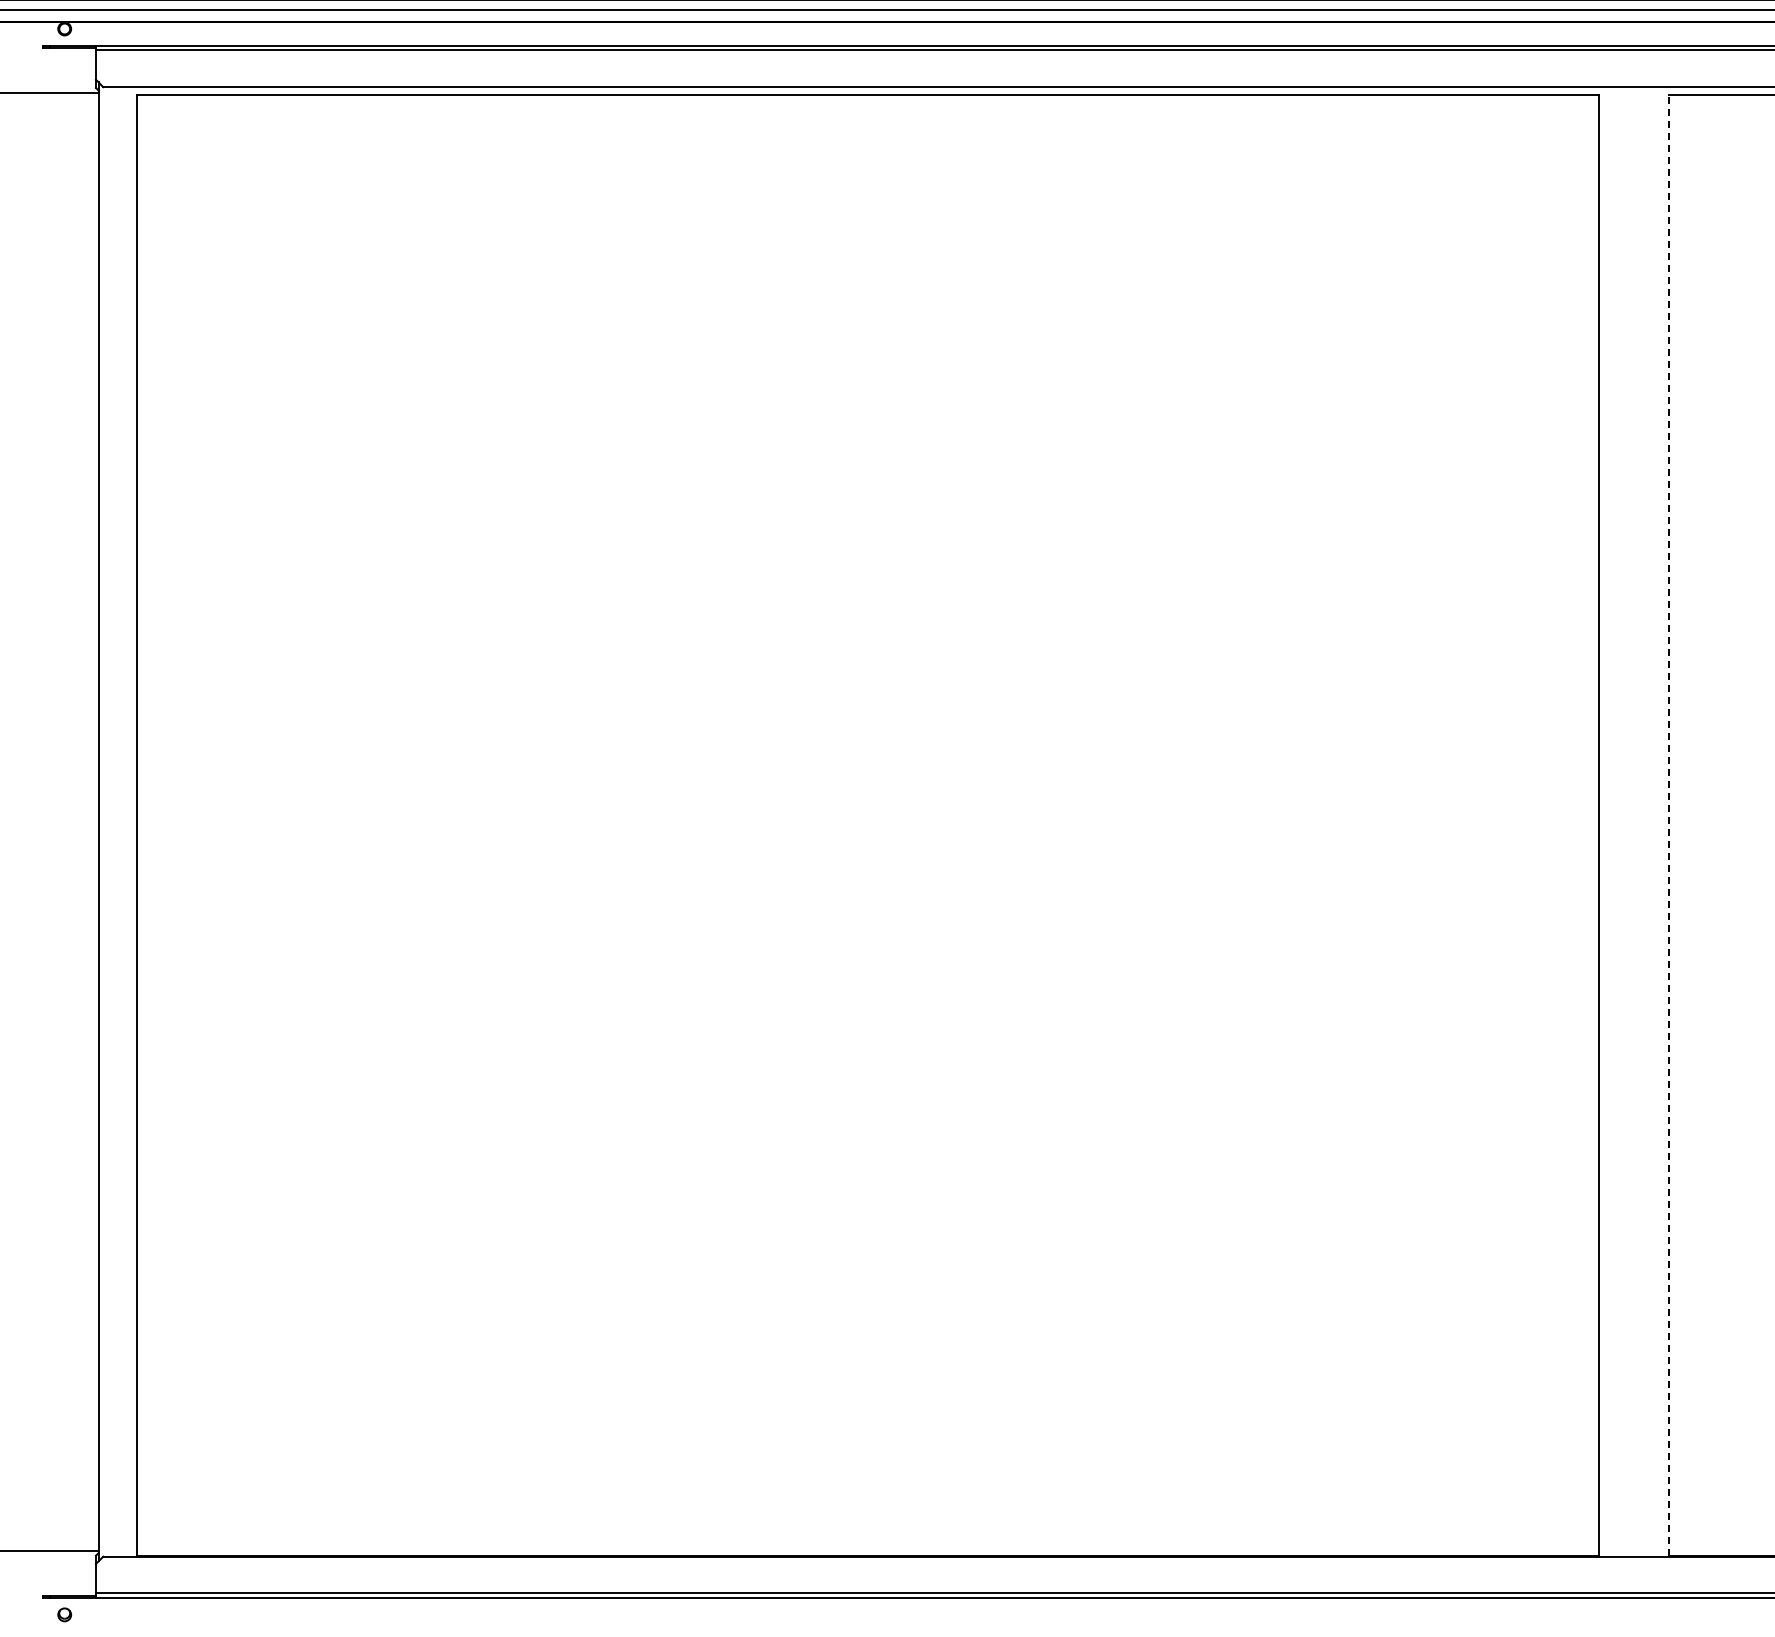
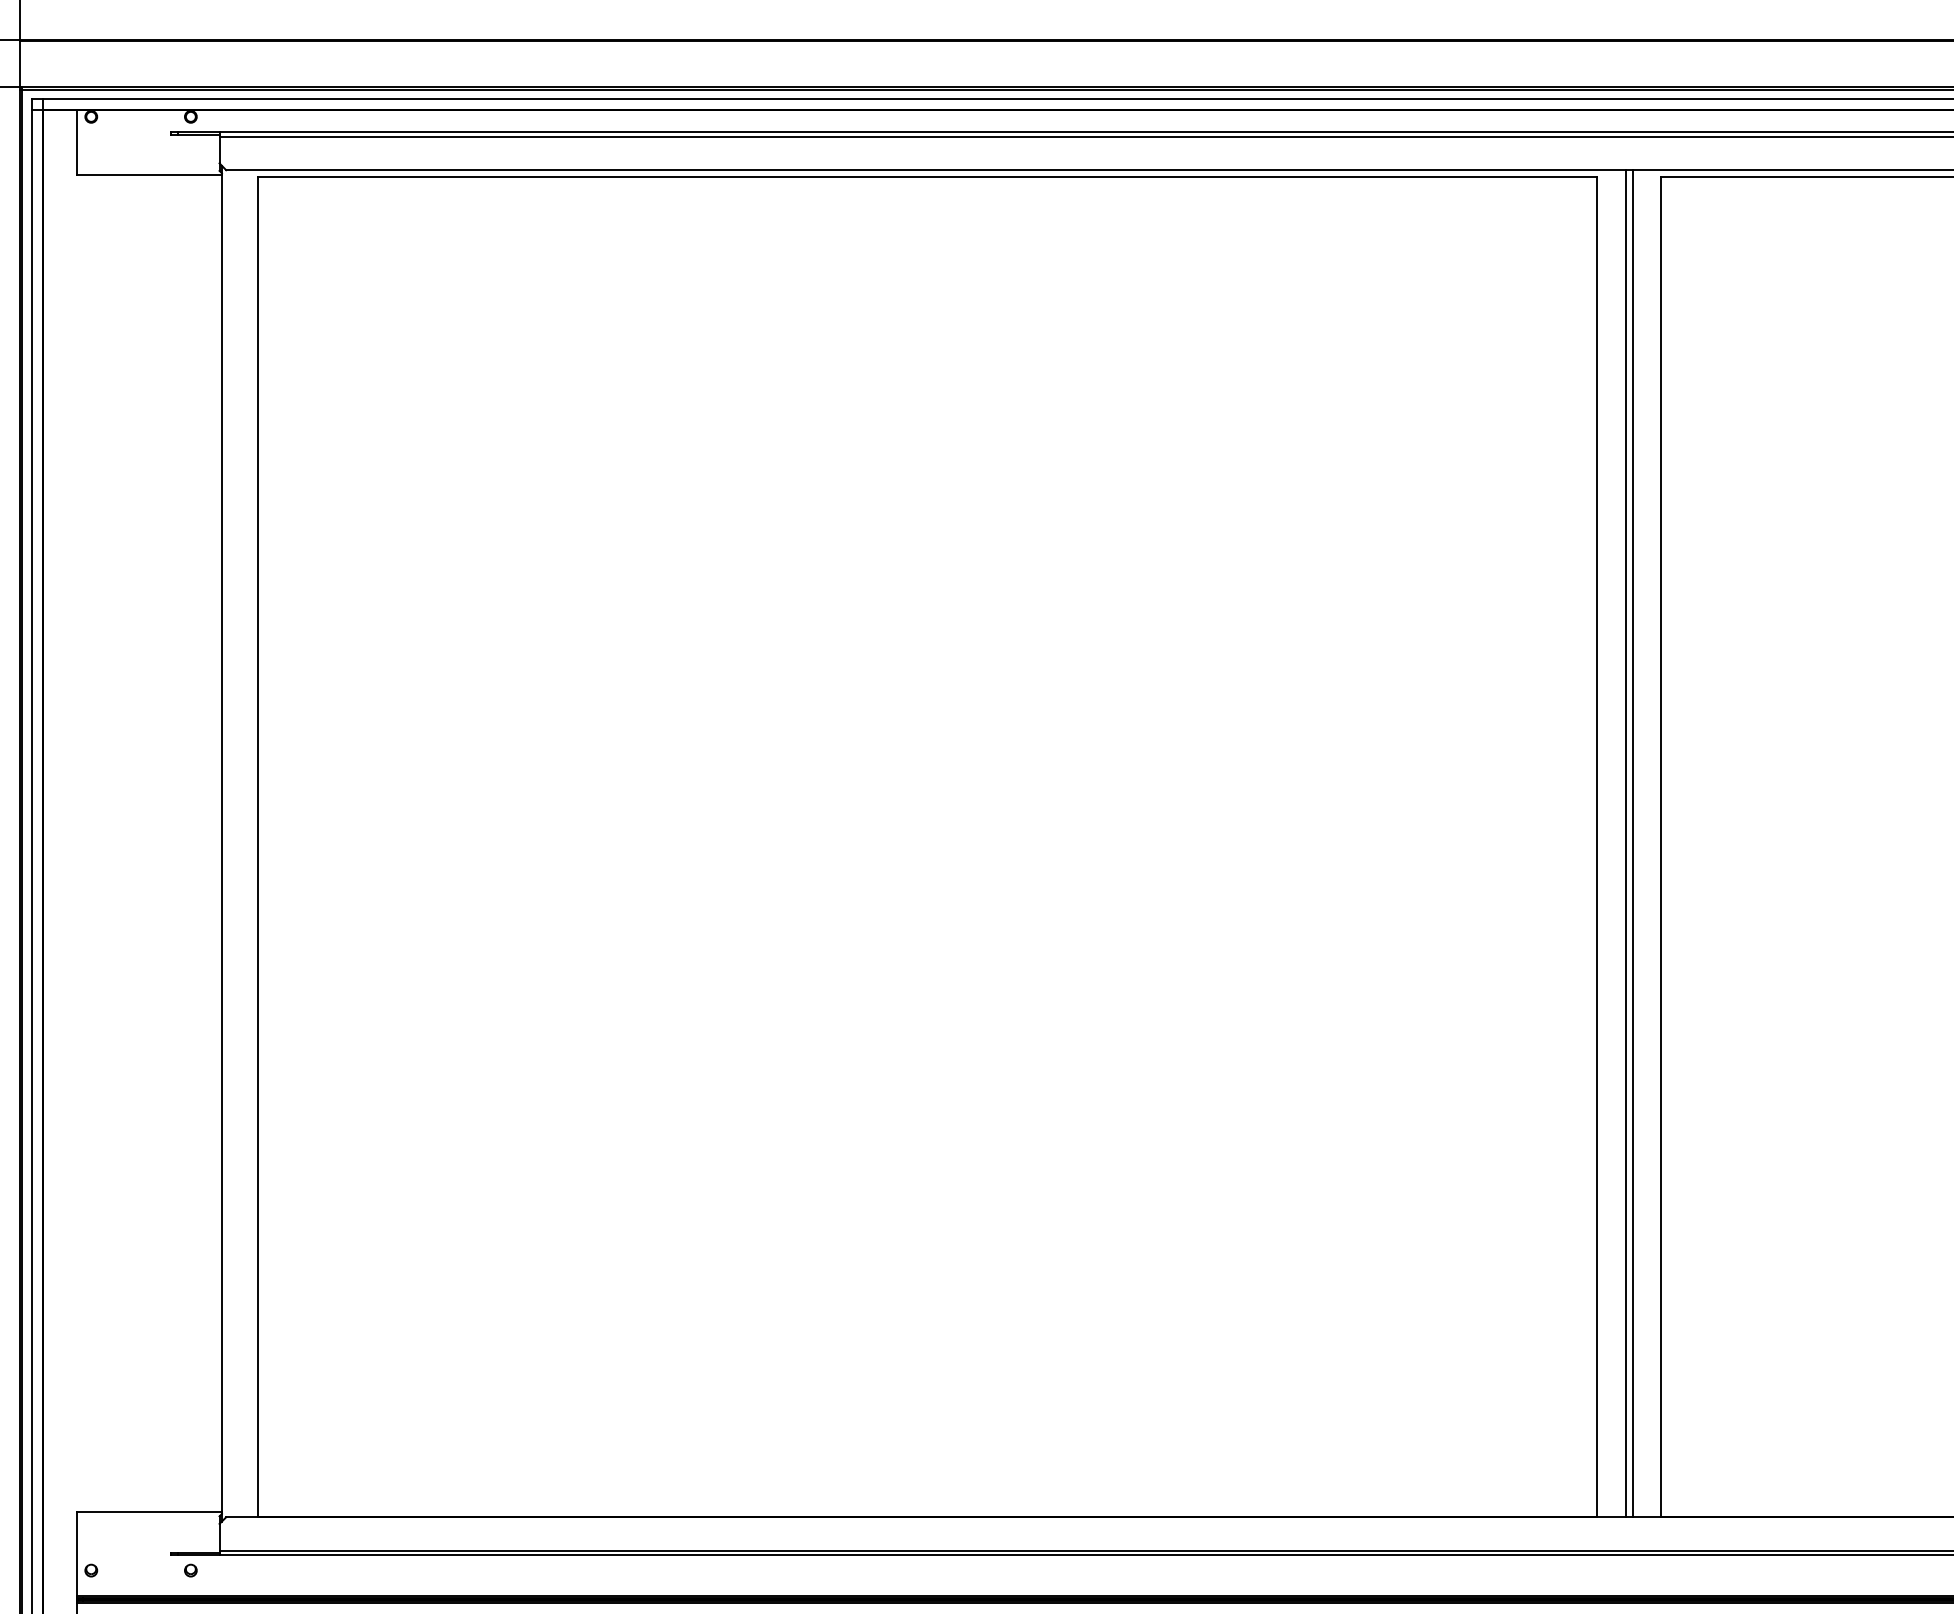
line: (1629, 821) -> (1625, 843), added
line: (1637, 821) -> (1632, 843), added
line: (1669, 826) -> (1661, 847), dashed -> solid

